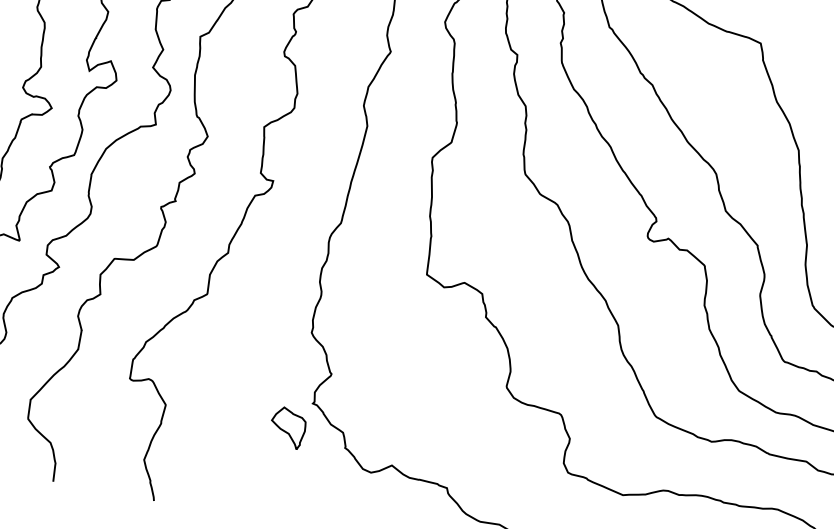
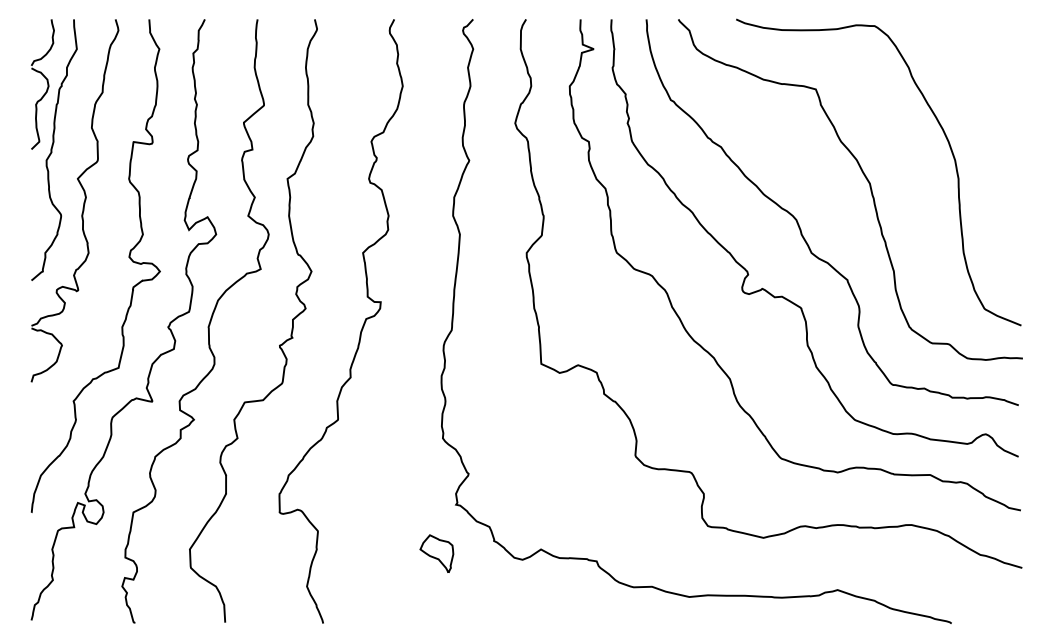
part: (287, 427) -> (436, 553), moved

